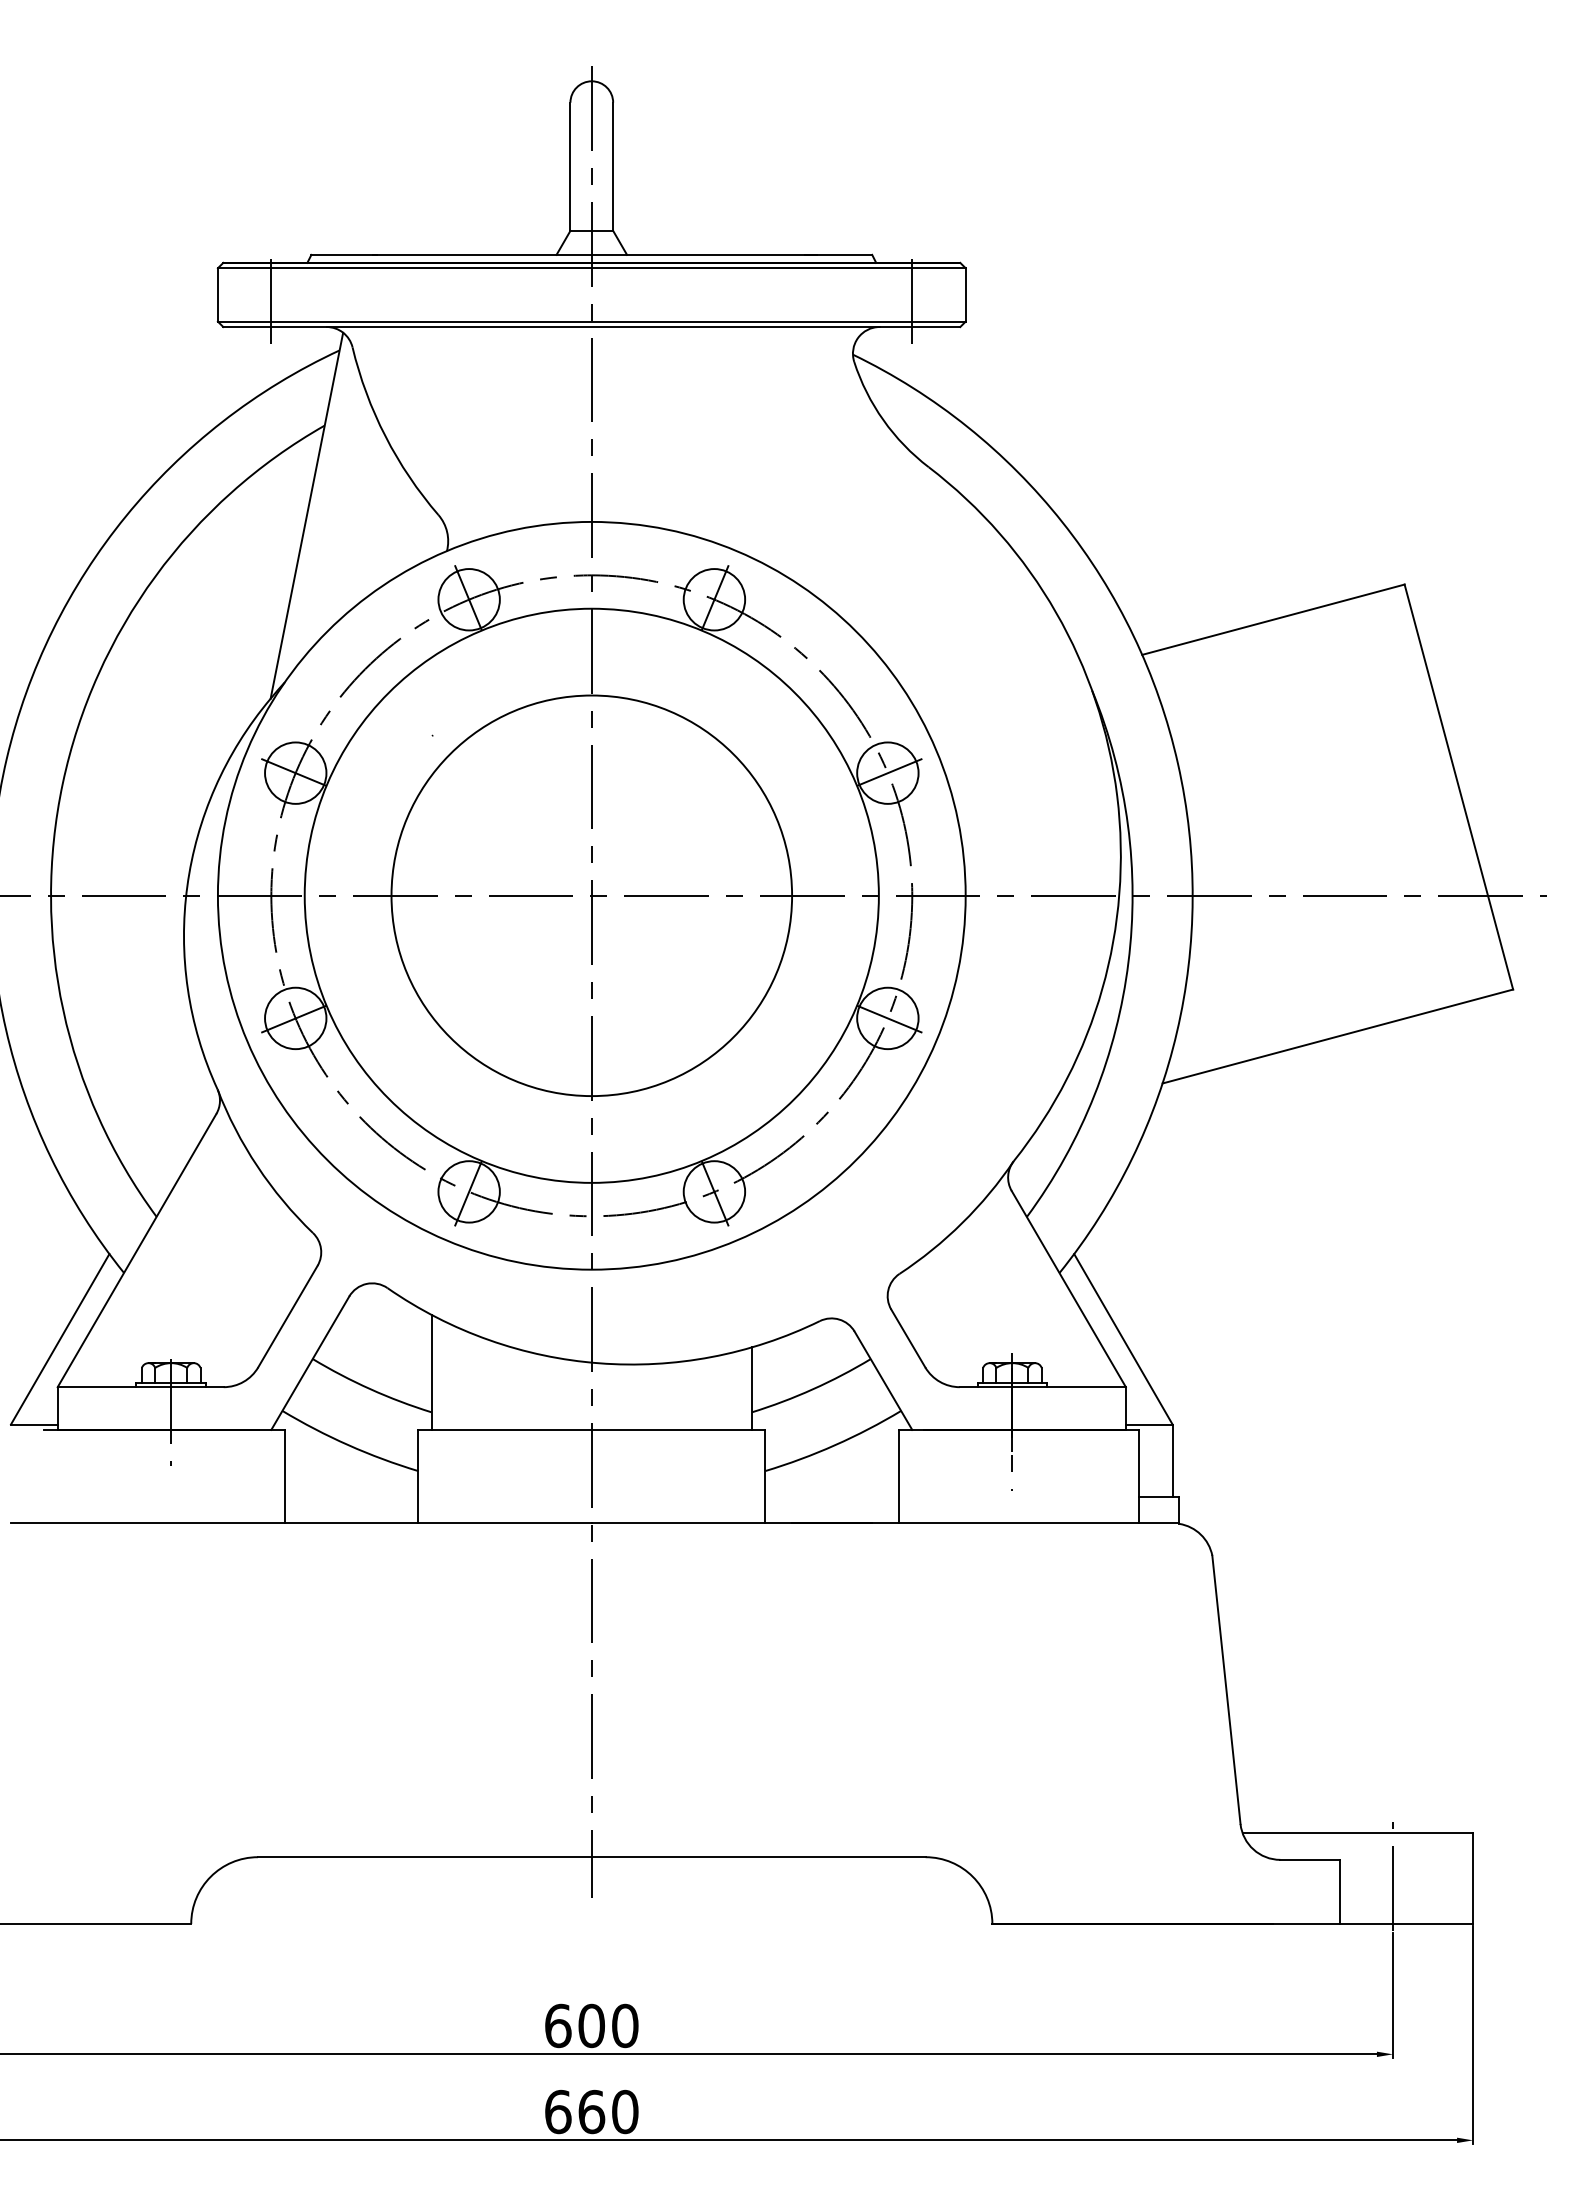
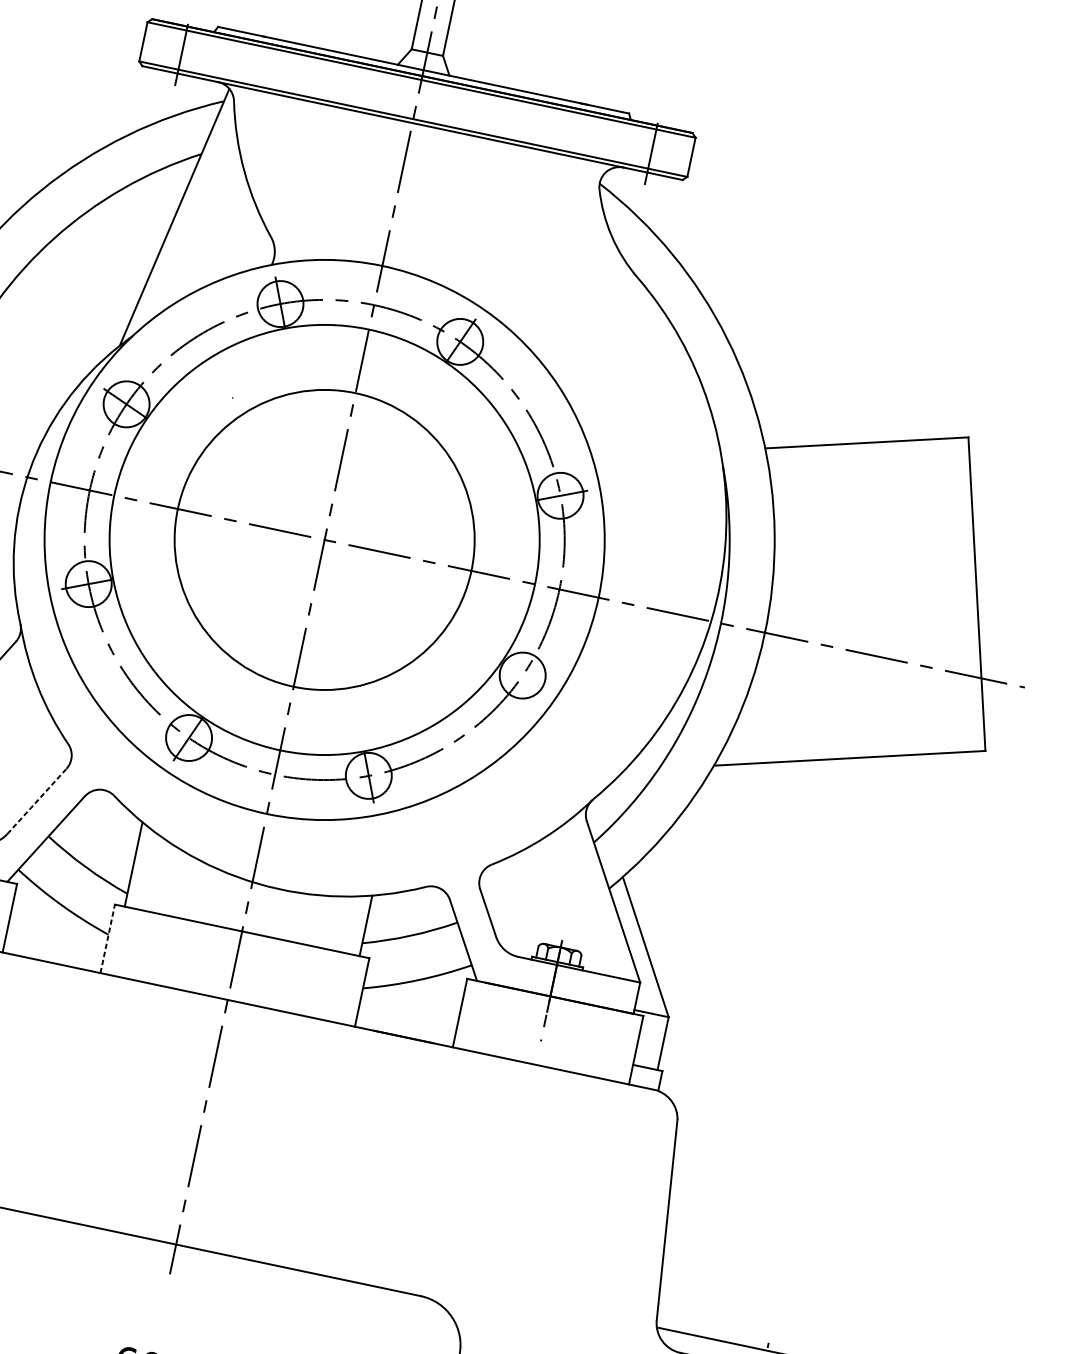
line: (889, 1018) -> (523, 675), removed
line: (287, 1316) -> (36, 801), solid -> dashed
line: (418, 1476) -> (107, 938), solid -> dashed

